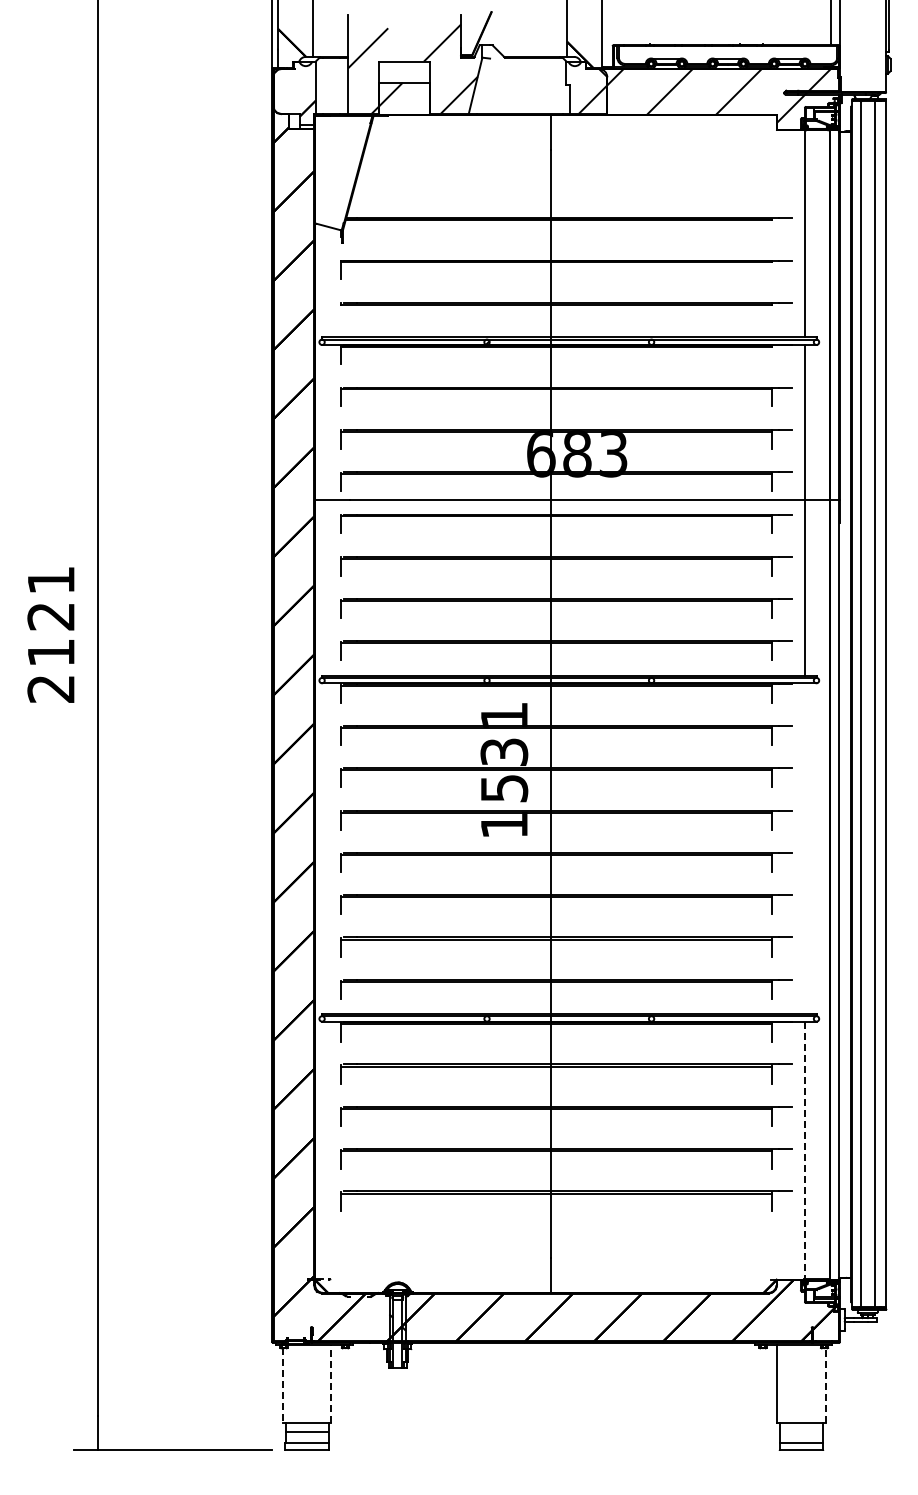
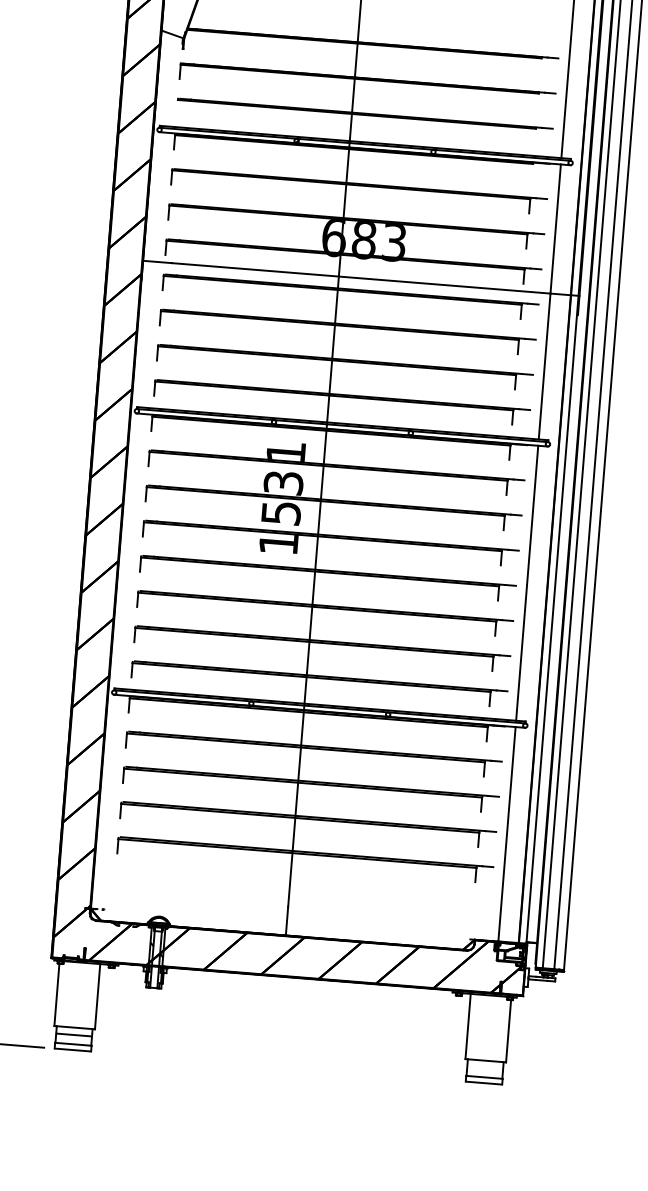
line: (805, 848) -> (527, 583), added
line: (805, 1150) -> (507, 834), dashed -> solid
line: (331, 1383) -> (97, 996), dashed -> solid
line: (825, 1385) -> (508, 1030), dashed -> solid
line: (282, 1386) -> (56, 995), dashed -> solid

